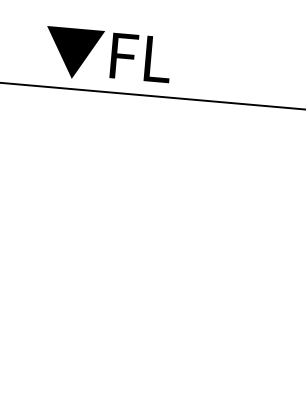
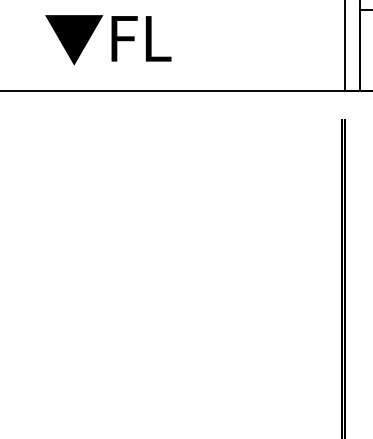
text: (108, 56) -> (108, 40), moved

